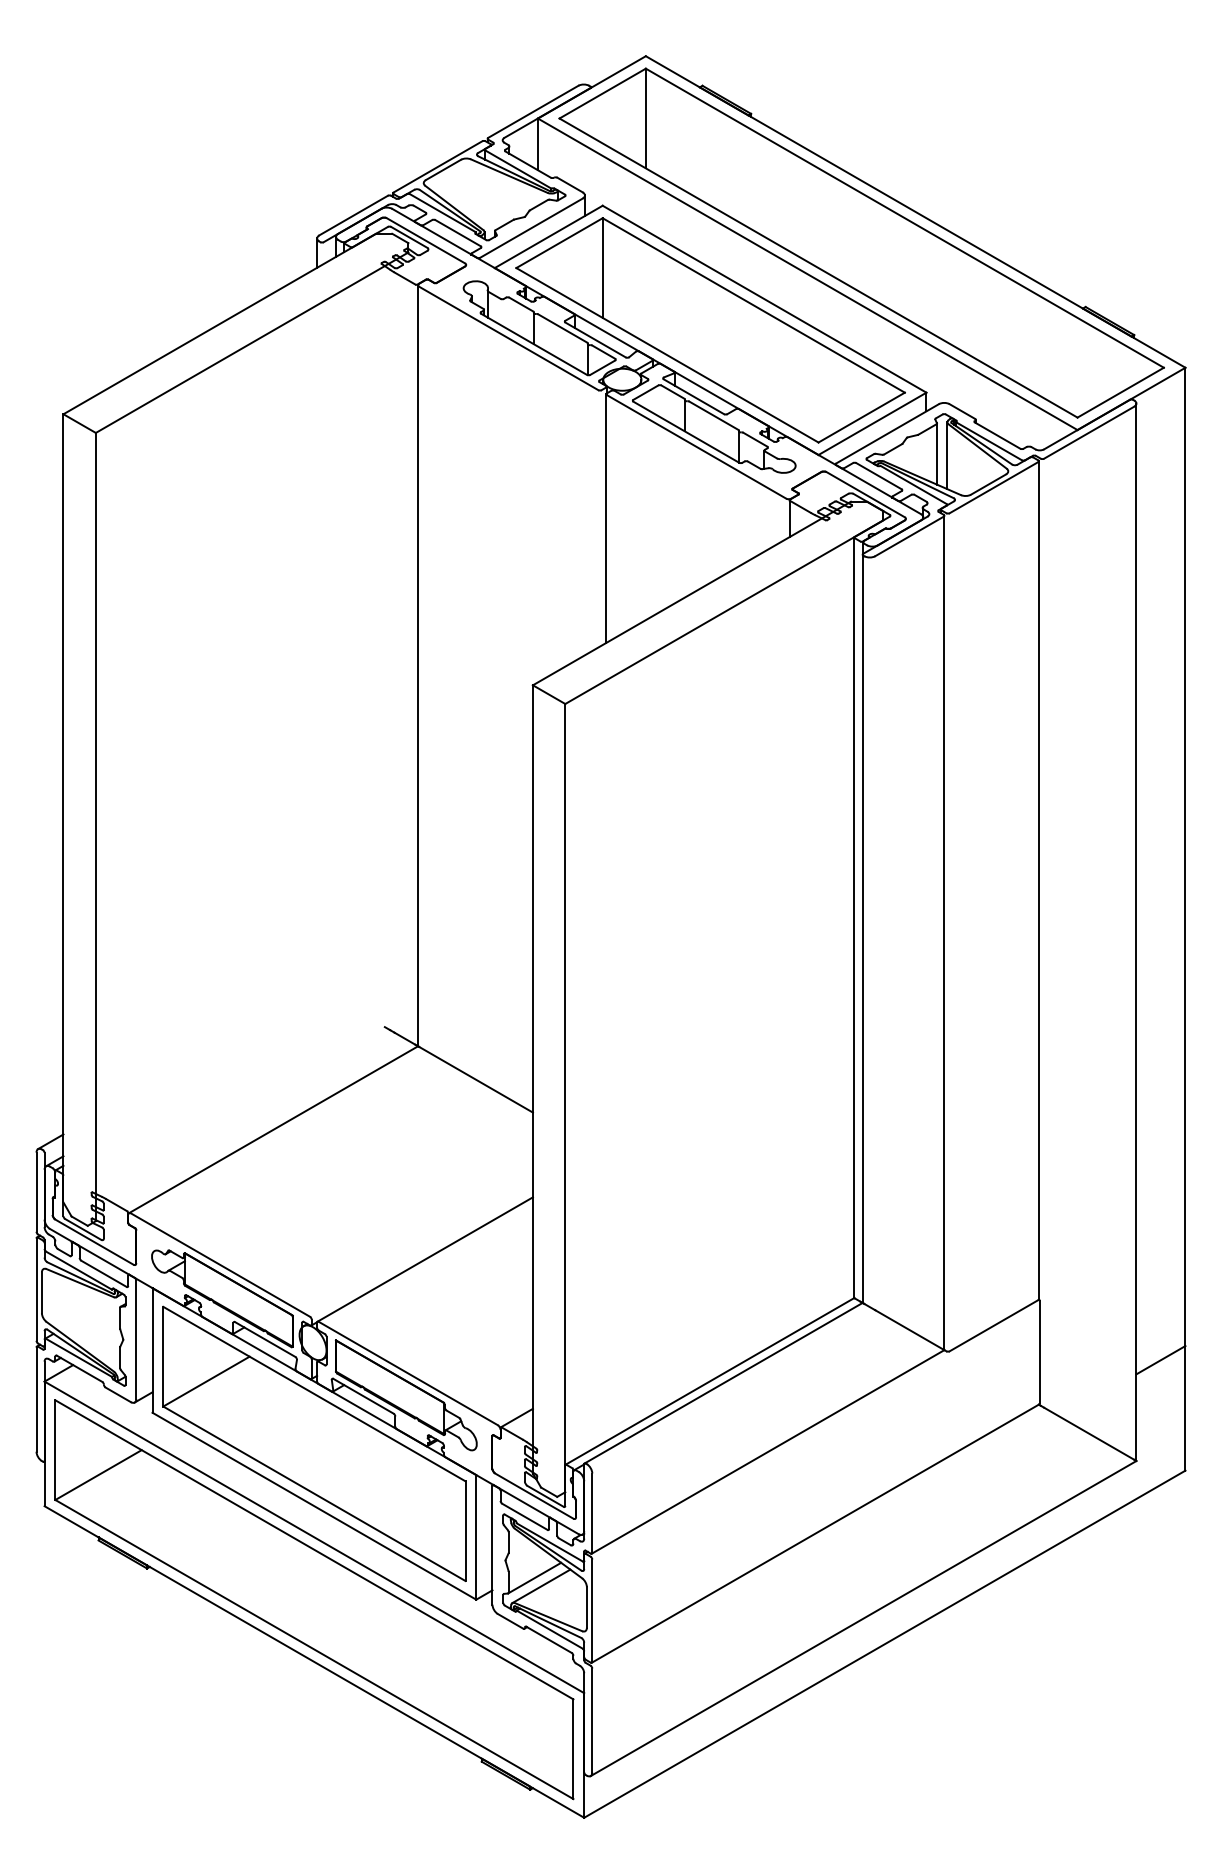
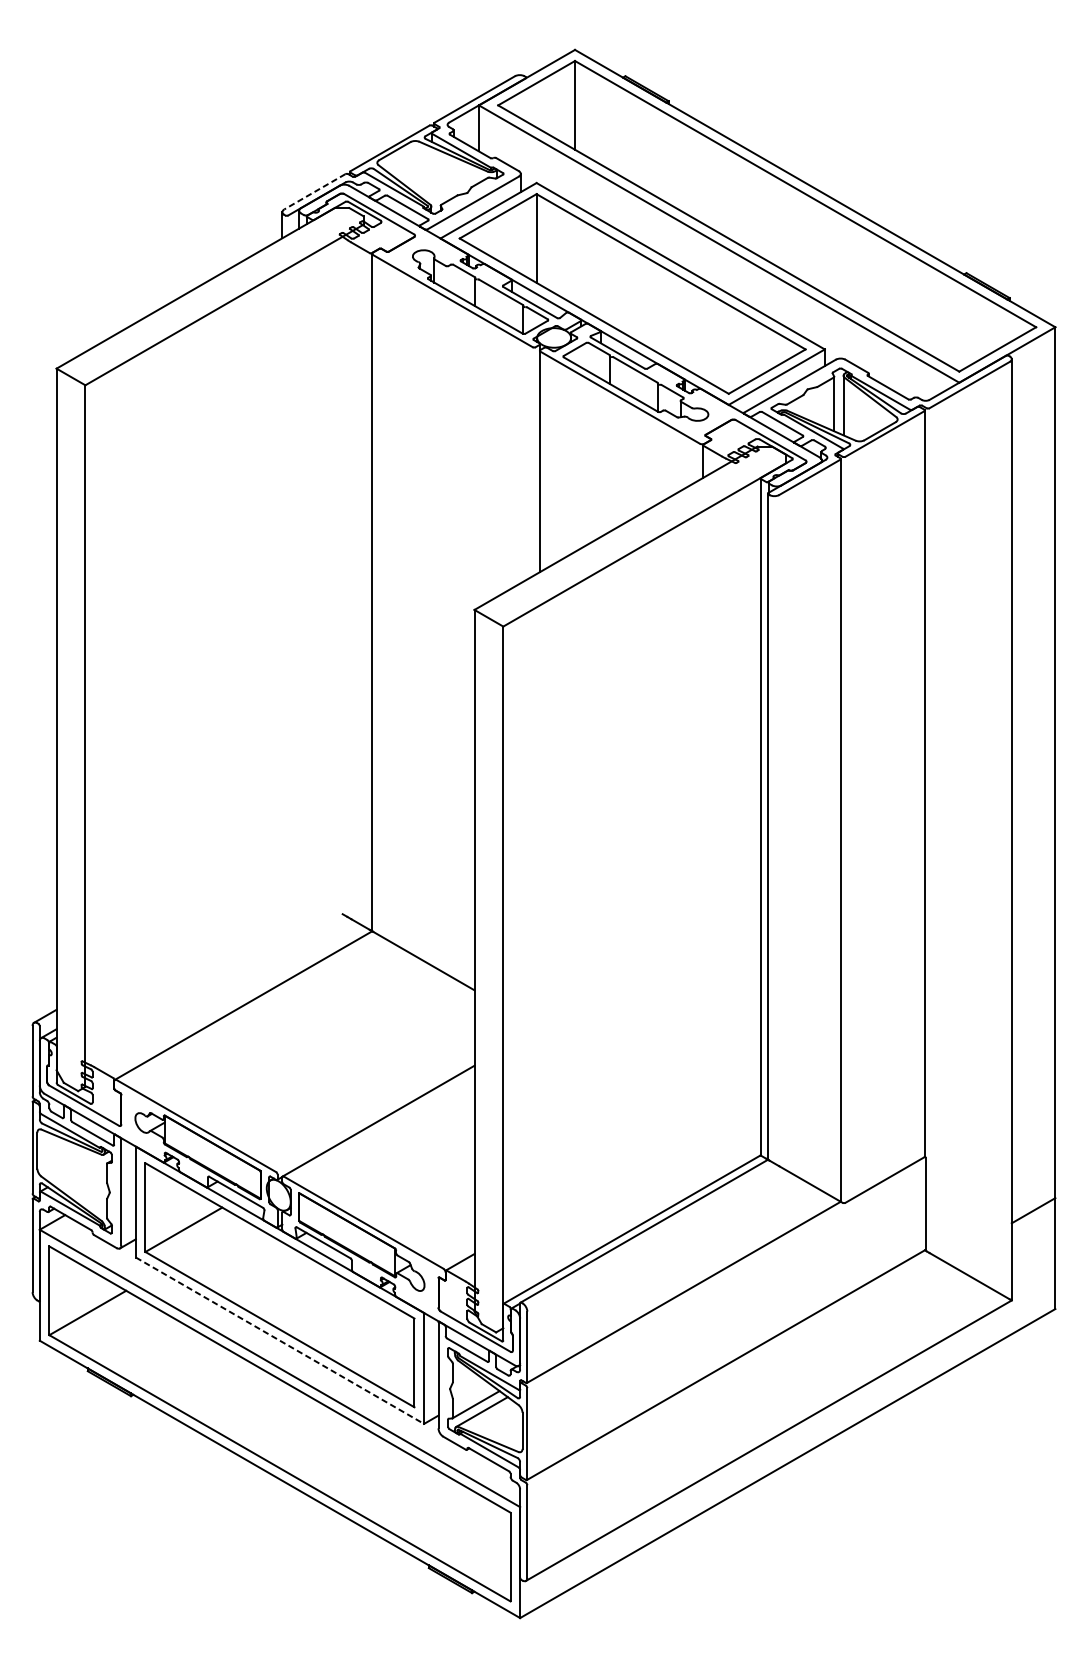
line: (353, 215) -> (314, 191), solid -> dashed
line: (314, 1506) -> (280, 1340), solid -> dashed

